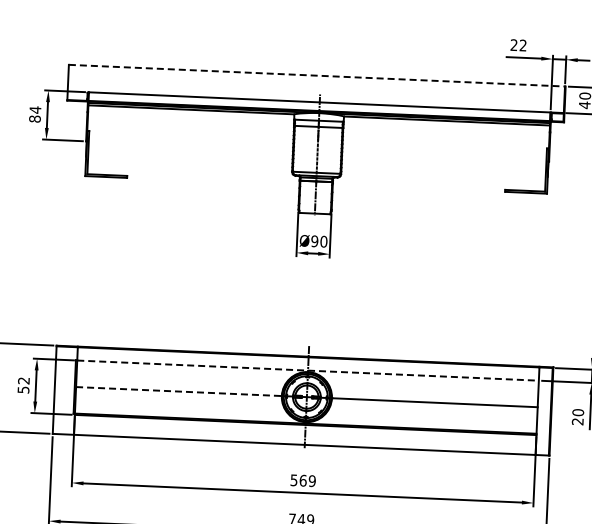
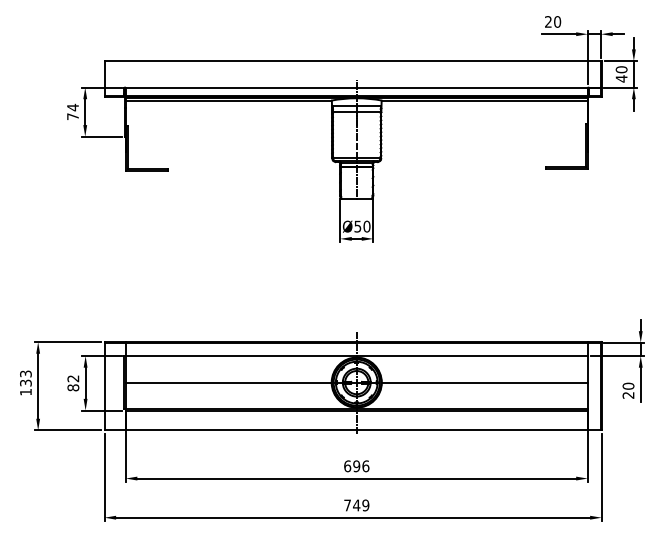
text: (523, 45) -> (557, 21), 22 -> 20
line: (317, 76) -> (353, 61), dashed -> solid
text: (34, 118) -> (72, 116), 84 -> 74
text: (314, 241) -> (357, 226), Ø90 -> Ø50
line: (308, 371) -> (357, 356), dashed -> solid
text: (23, 389) -> (73, 387), 52 -> 82
line: (178, 391) -> (228, 382), dashed -> solid
text: (302, 480) -> (356, 466), 569 -> 696

